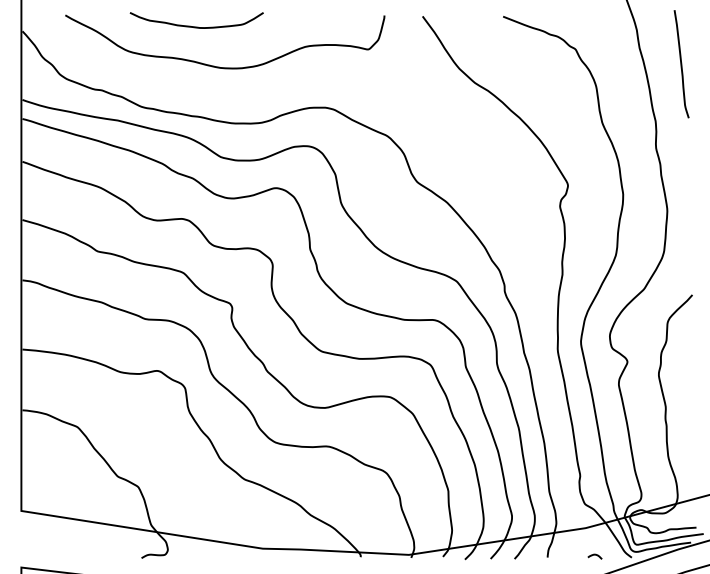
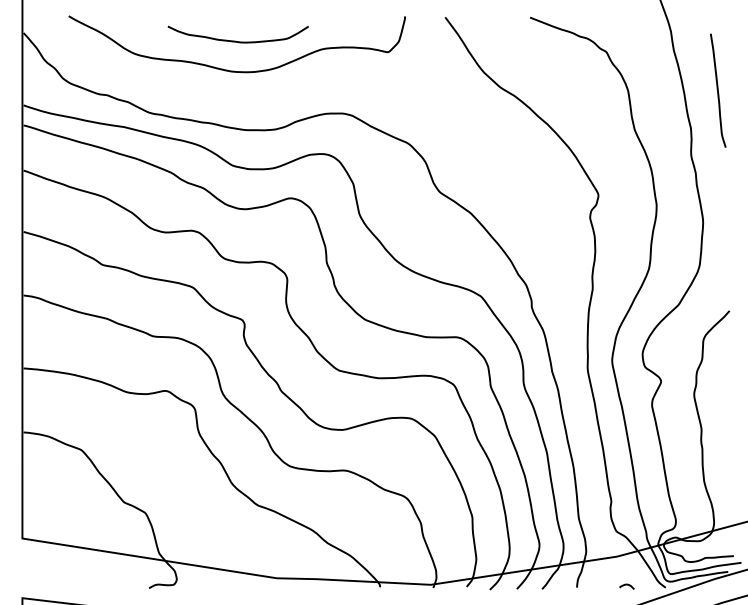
curve: (194, 26) -> (235, 40), moved
curve: (681, 64) -> (718, 90), moved

